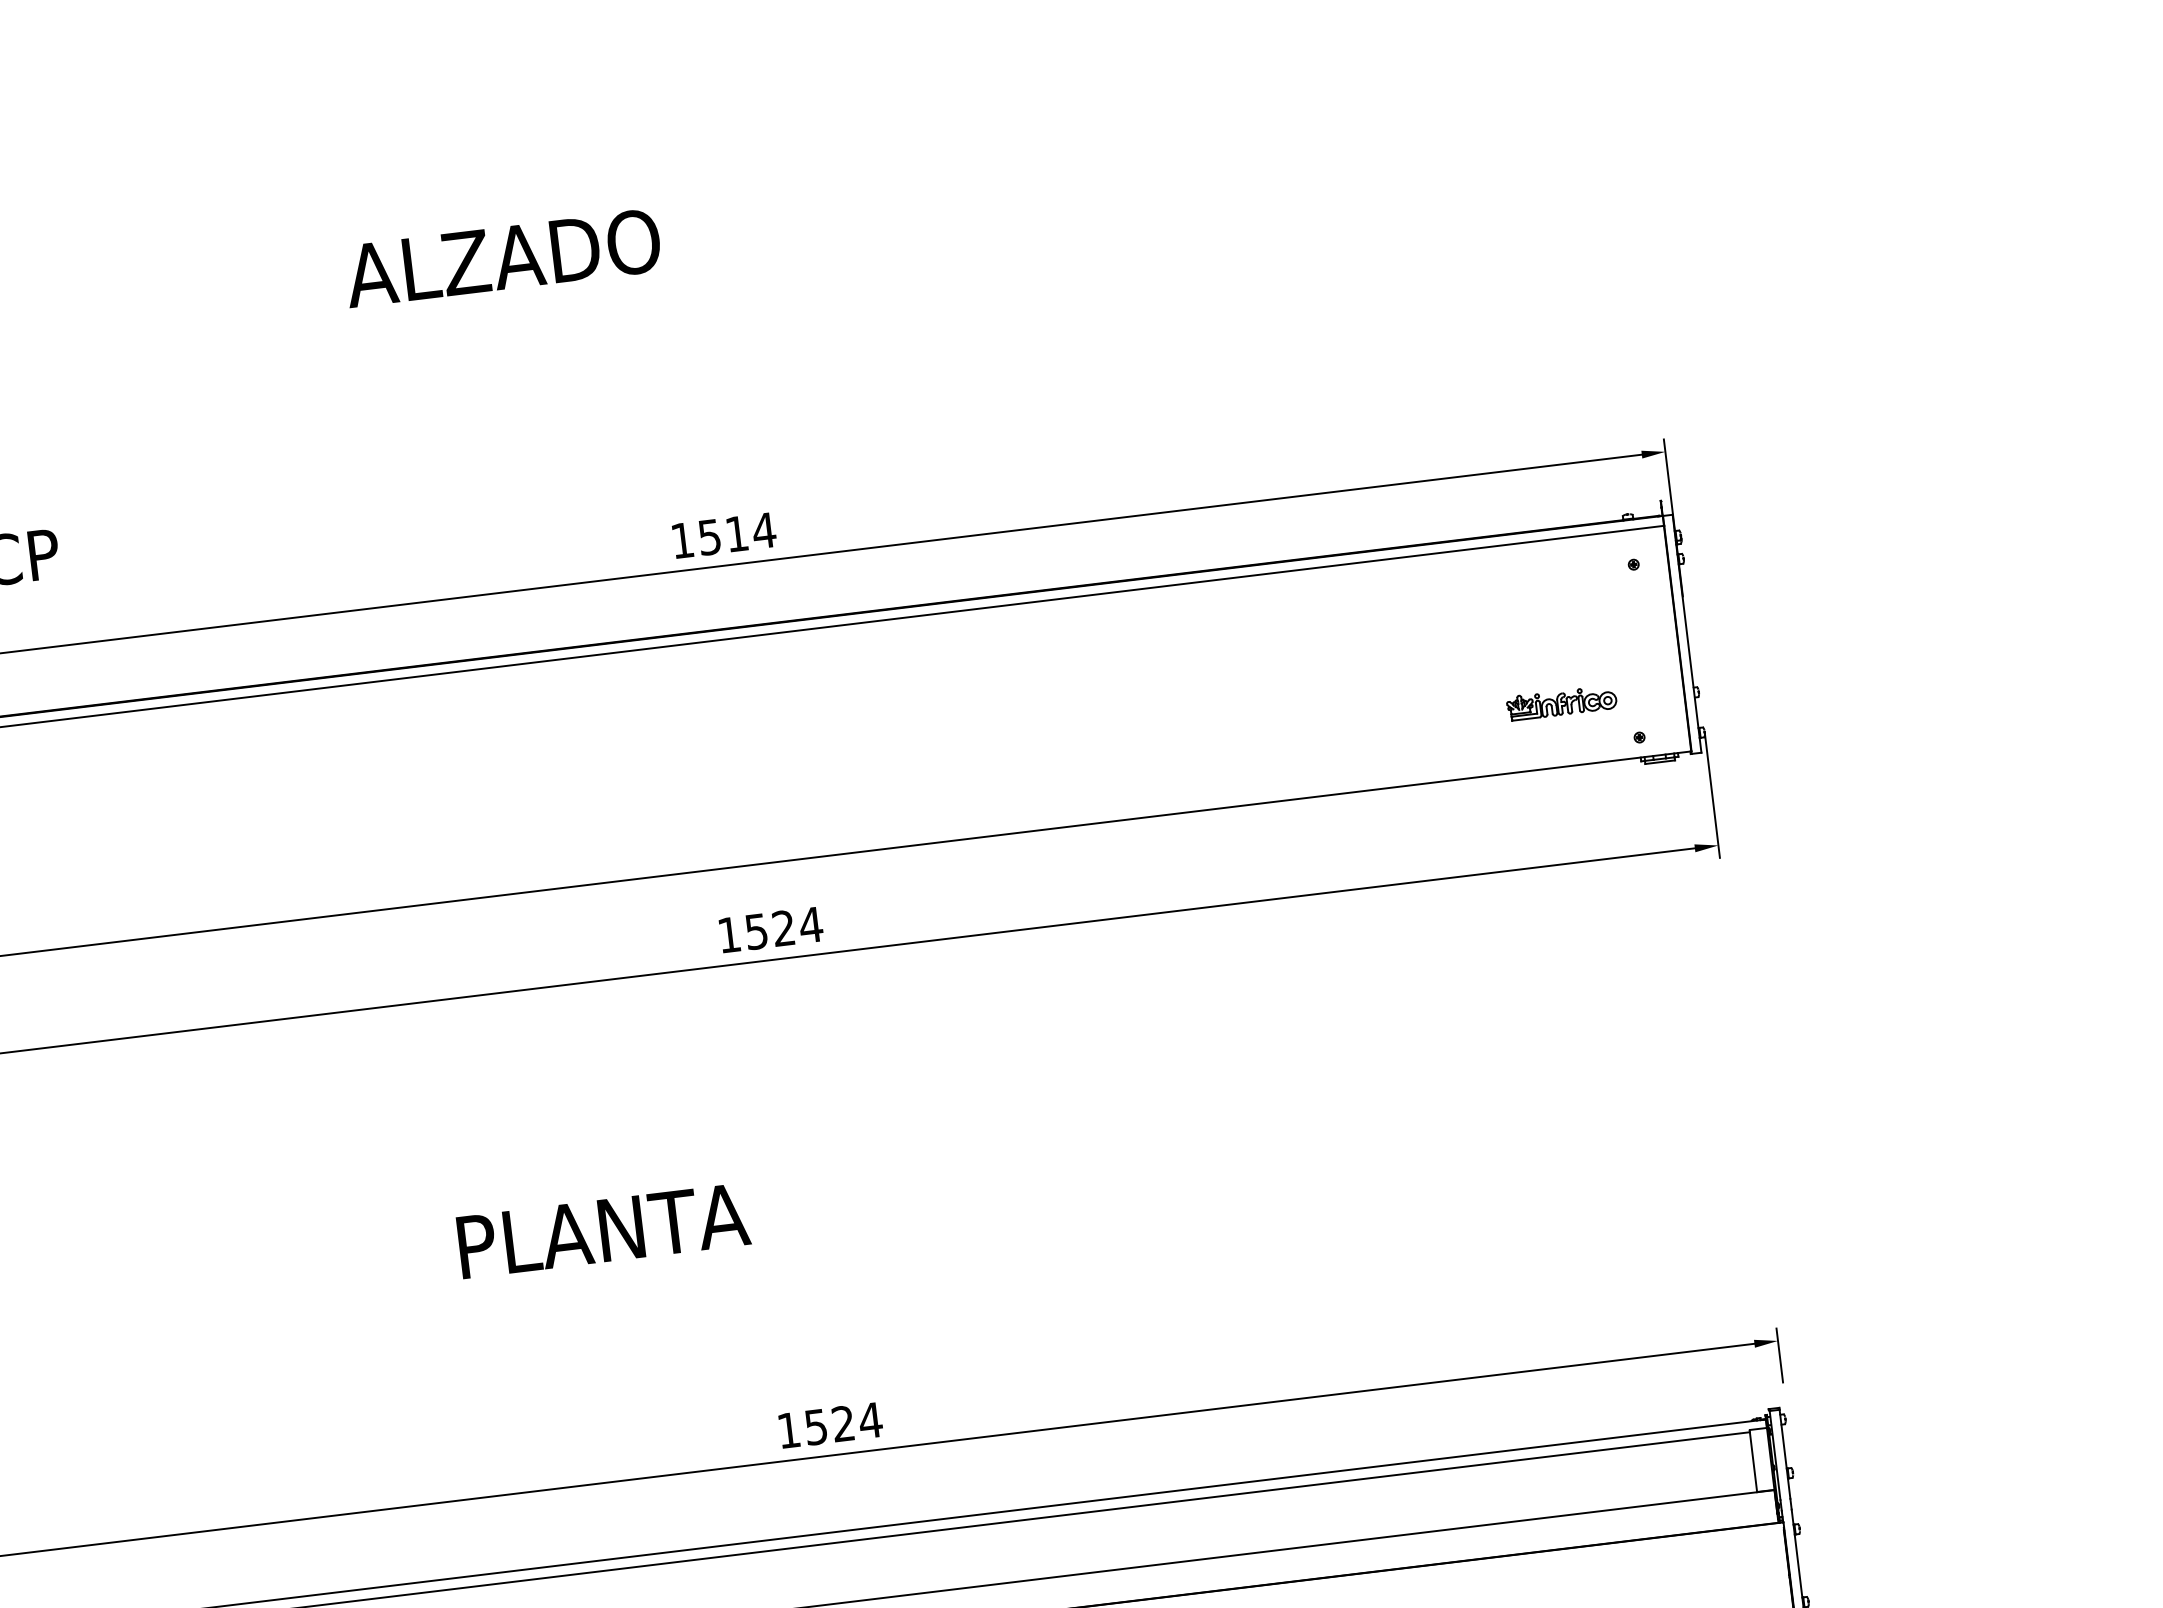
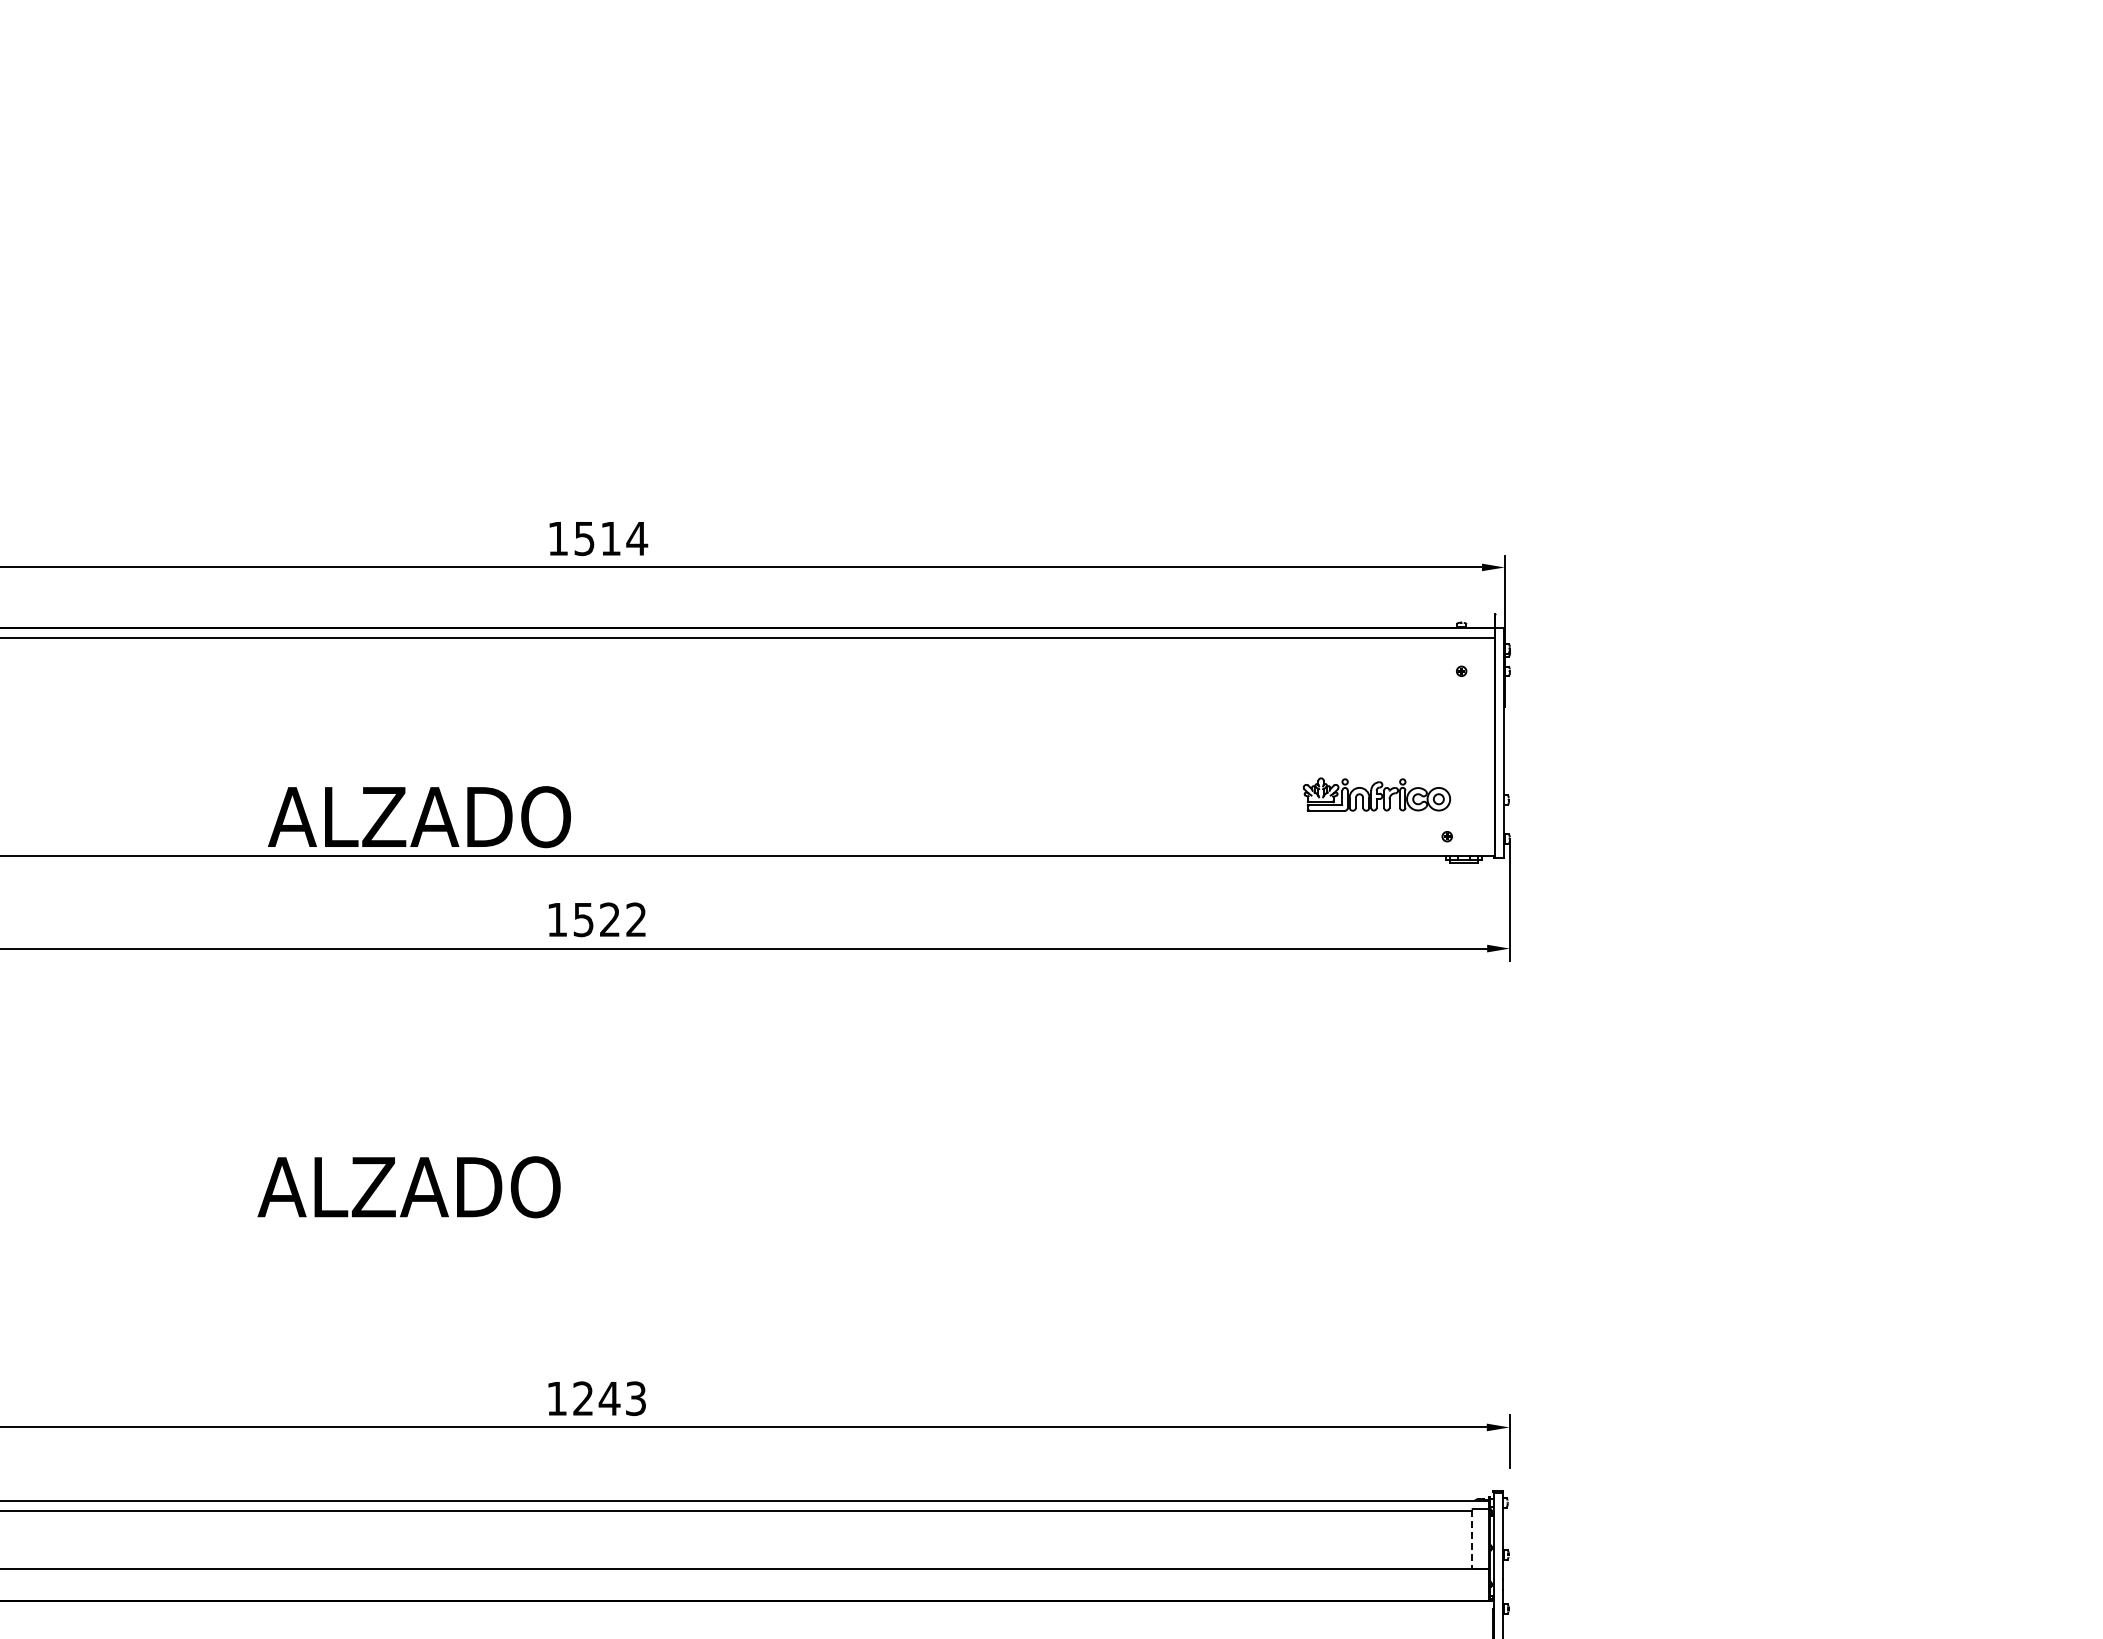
text: (502, 258) -> (419, 817), moved
part: (1562, 702) -> (1377, 794), size x1.4
text: (811, 924) -> (636, 919), 1524 -> 1522
text: (608, 1230) -> (408, 1187), PLANTA -> ALZADO
text: (843, 1423) -> (609, 1398), 1524 -> 1243
line: (1753, 1461) -> (1472, 1539), solid -> dashed

